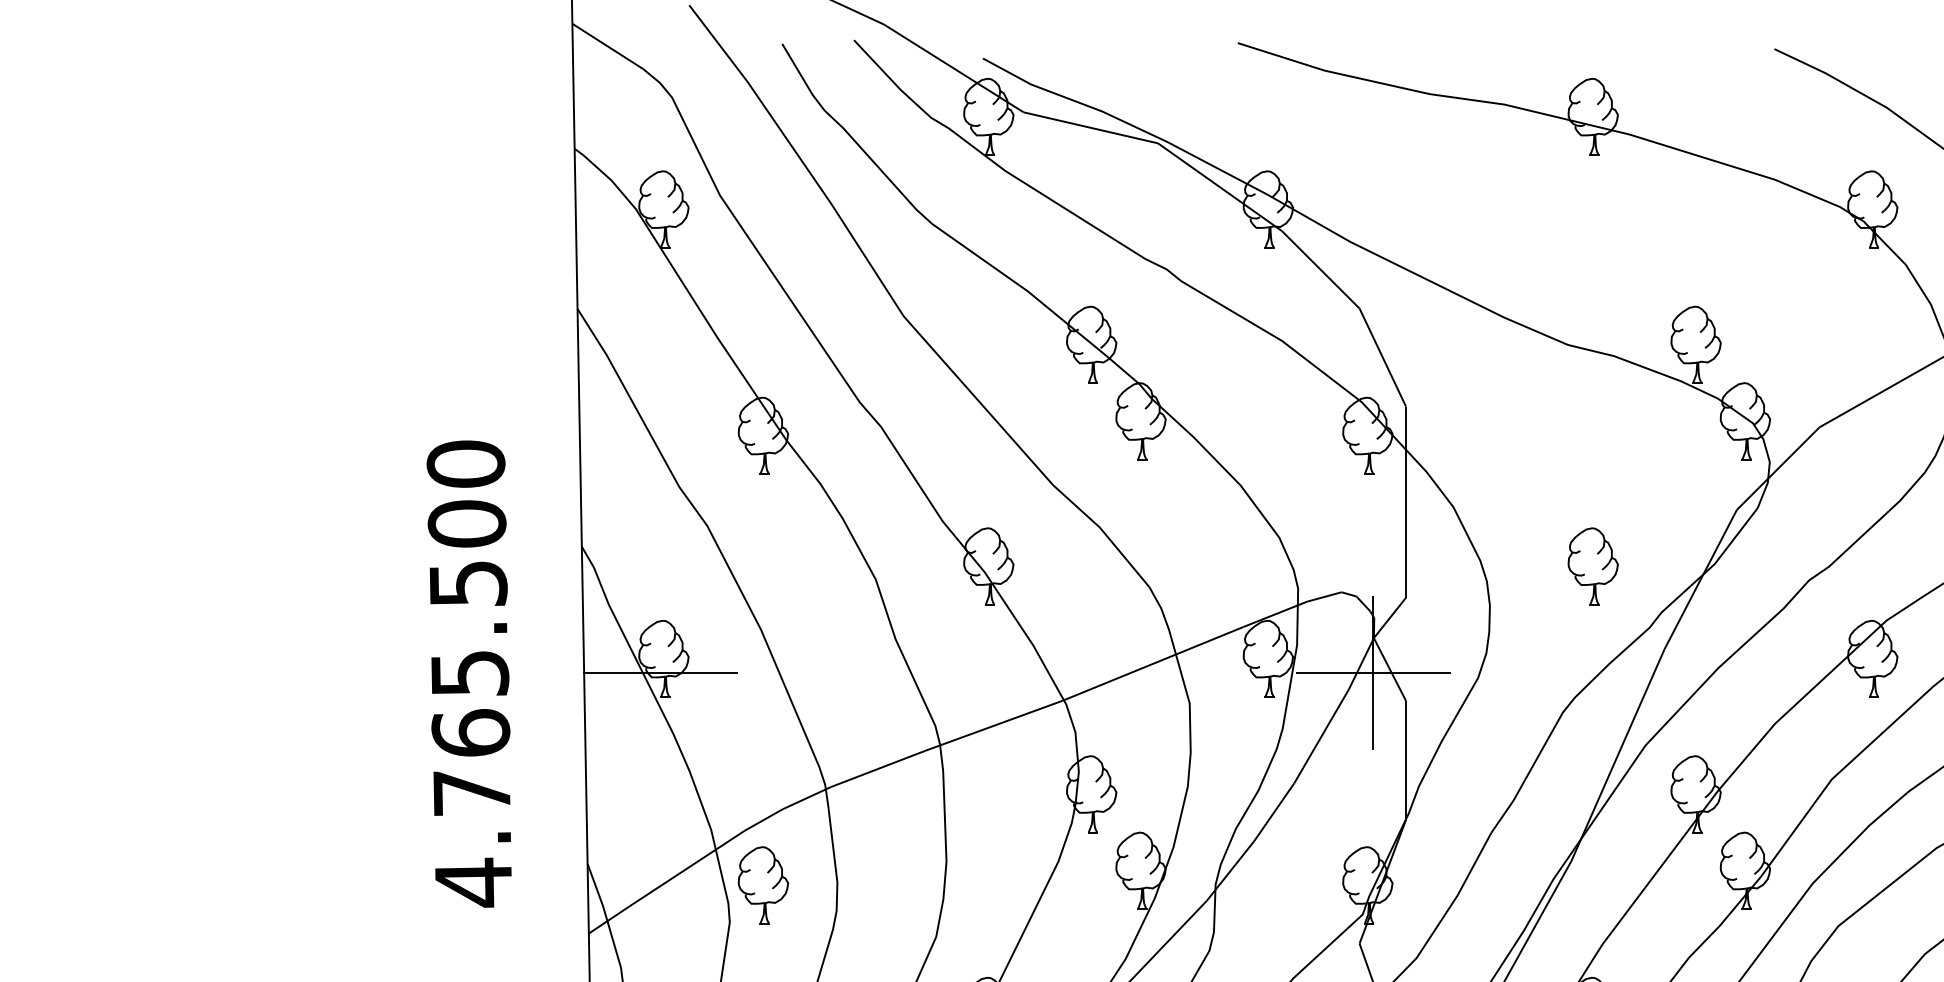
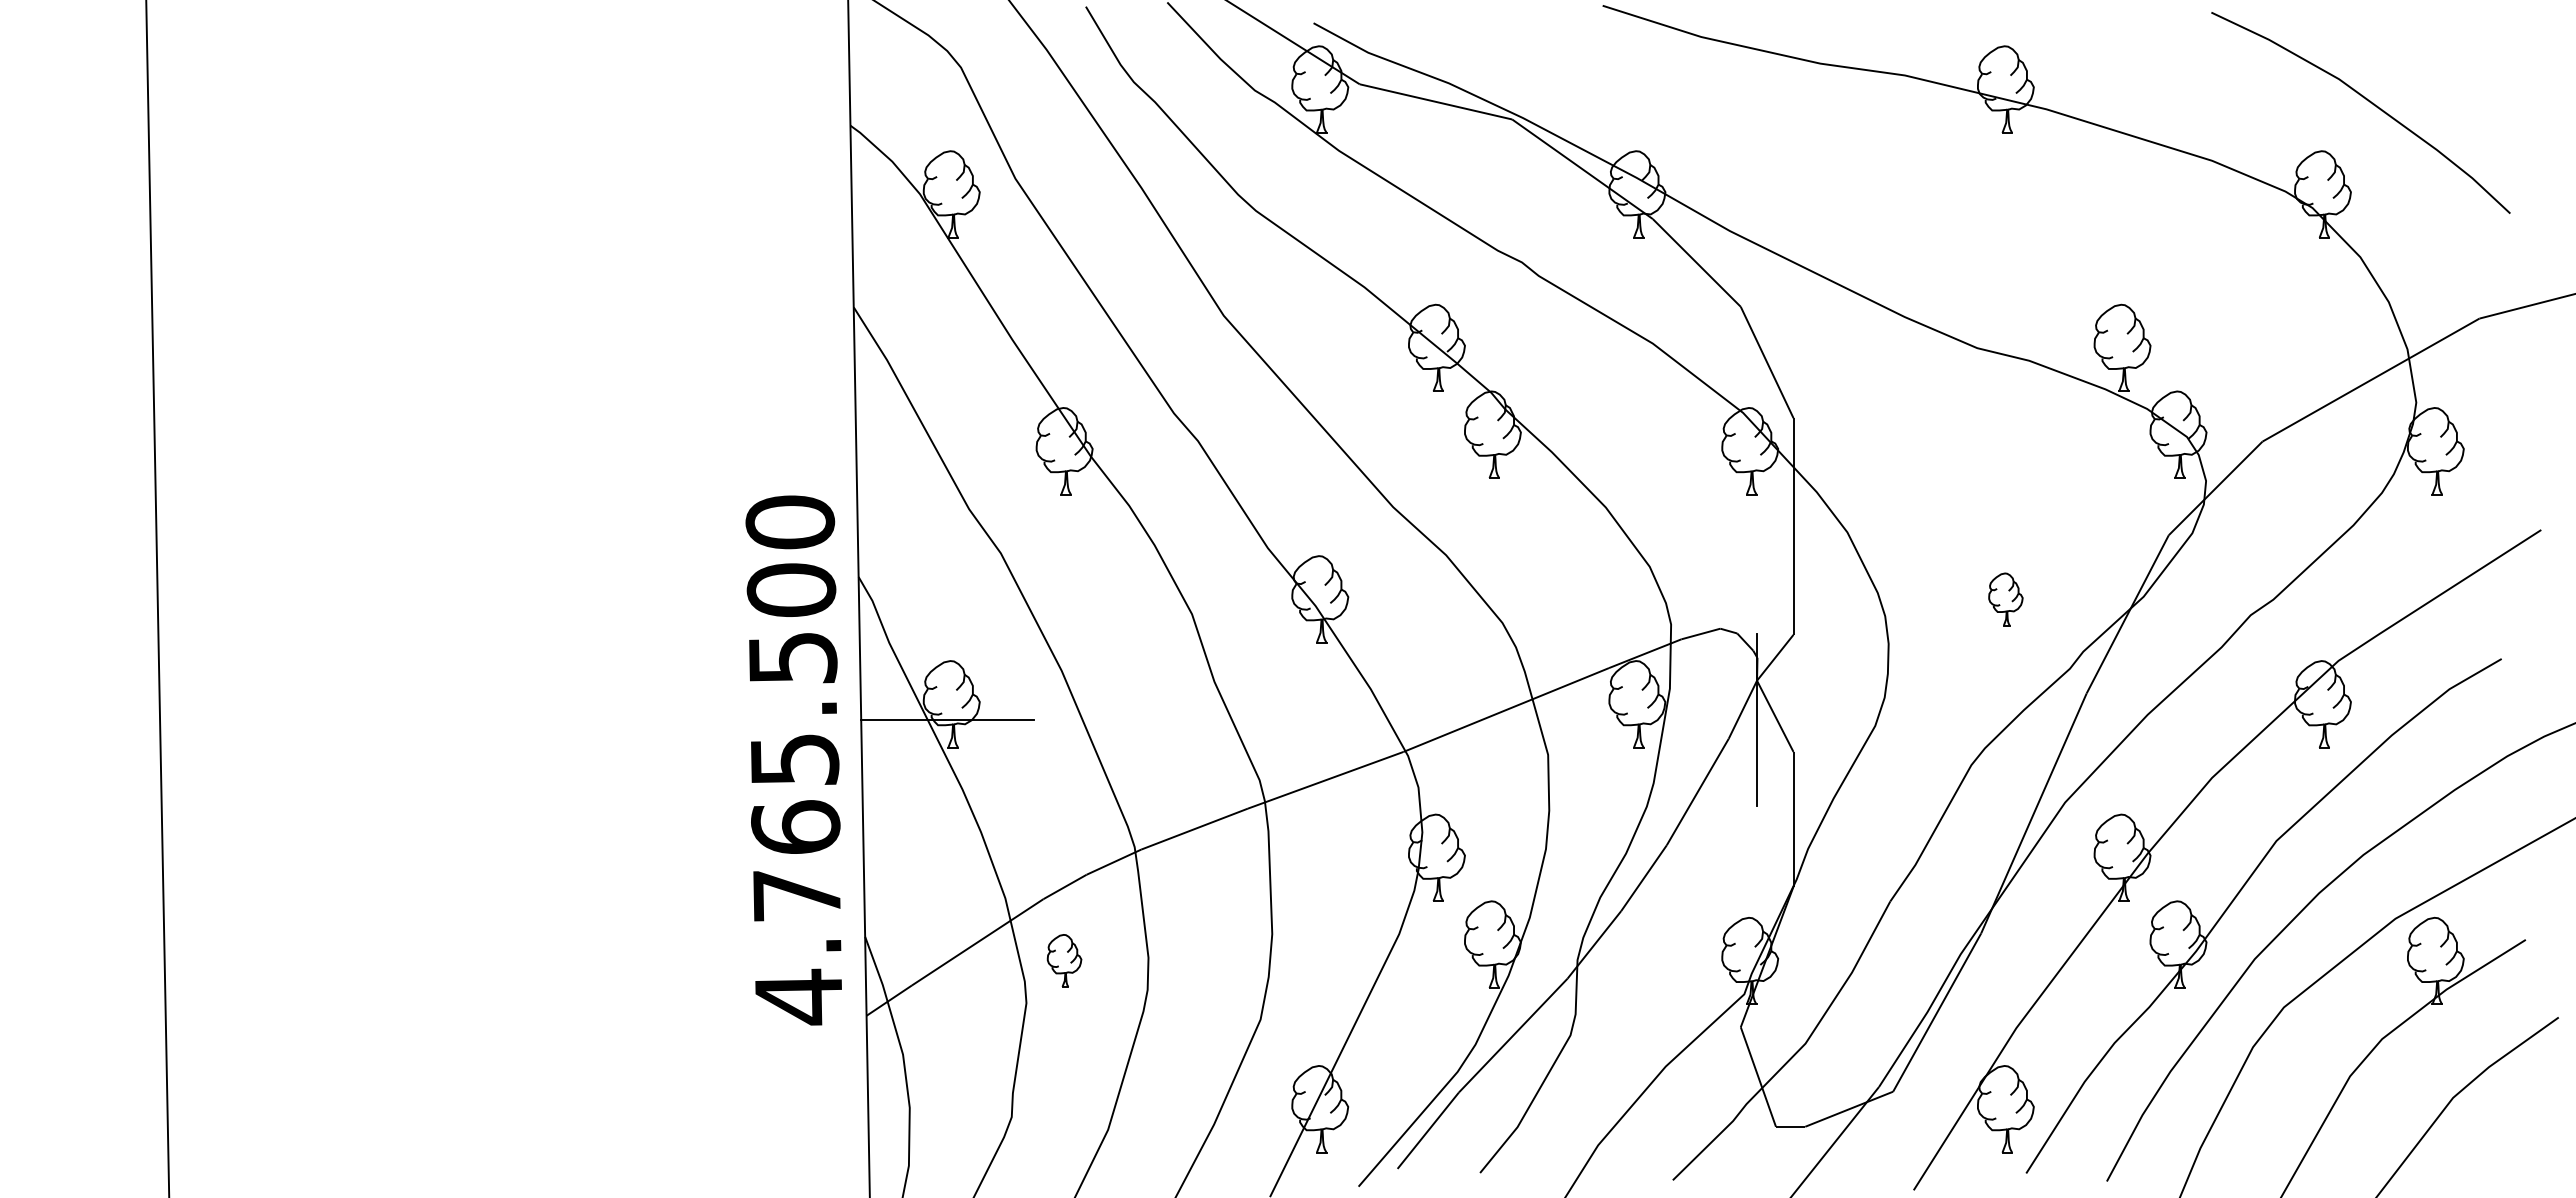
part: (1592, 566) -> (2005, 599), size x0.6
line: (1373, 672) -> (1756, 719), removed
text: (468, 674) -> (793, 760), moved
part: (763, 884) -> (1064, 960), size x0.6

